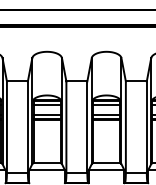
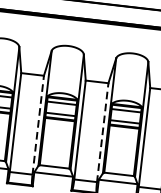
line: (27, 127) -> (37, 125), solid -> dashed
line: (87, 127) -> (102, 133), solid -> dashed

